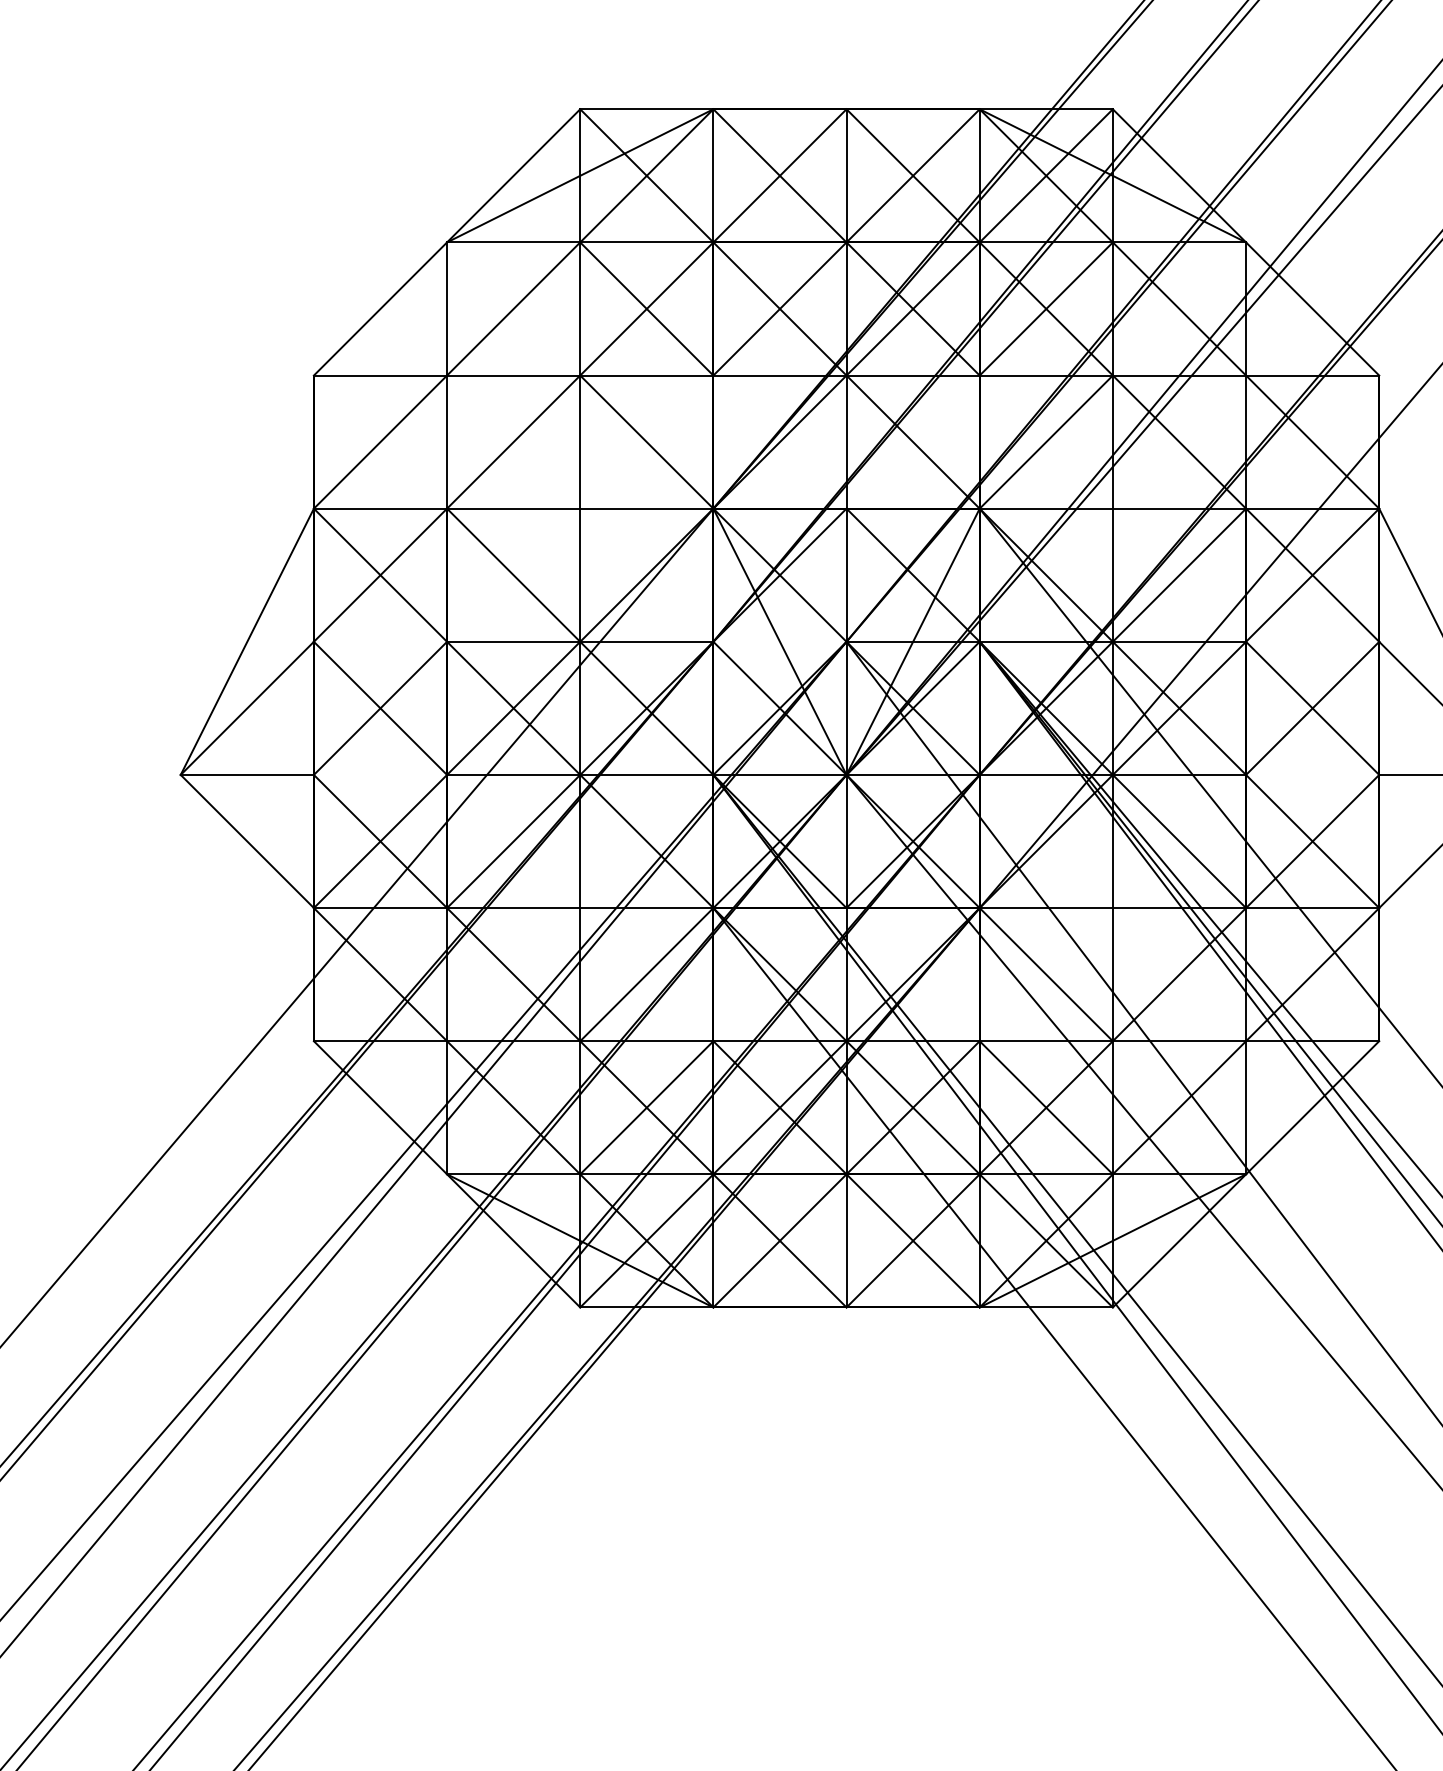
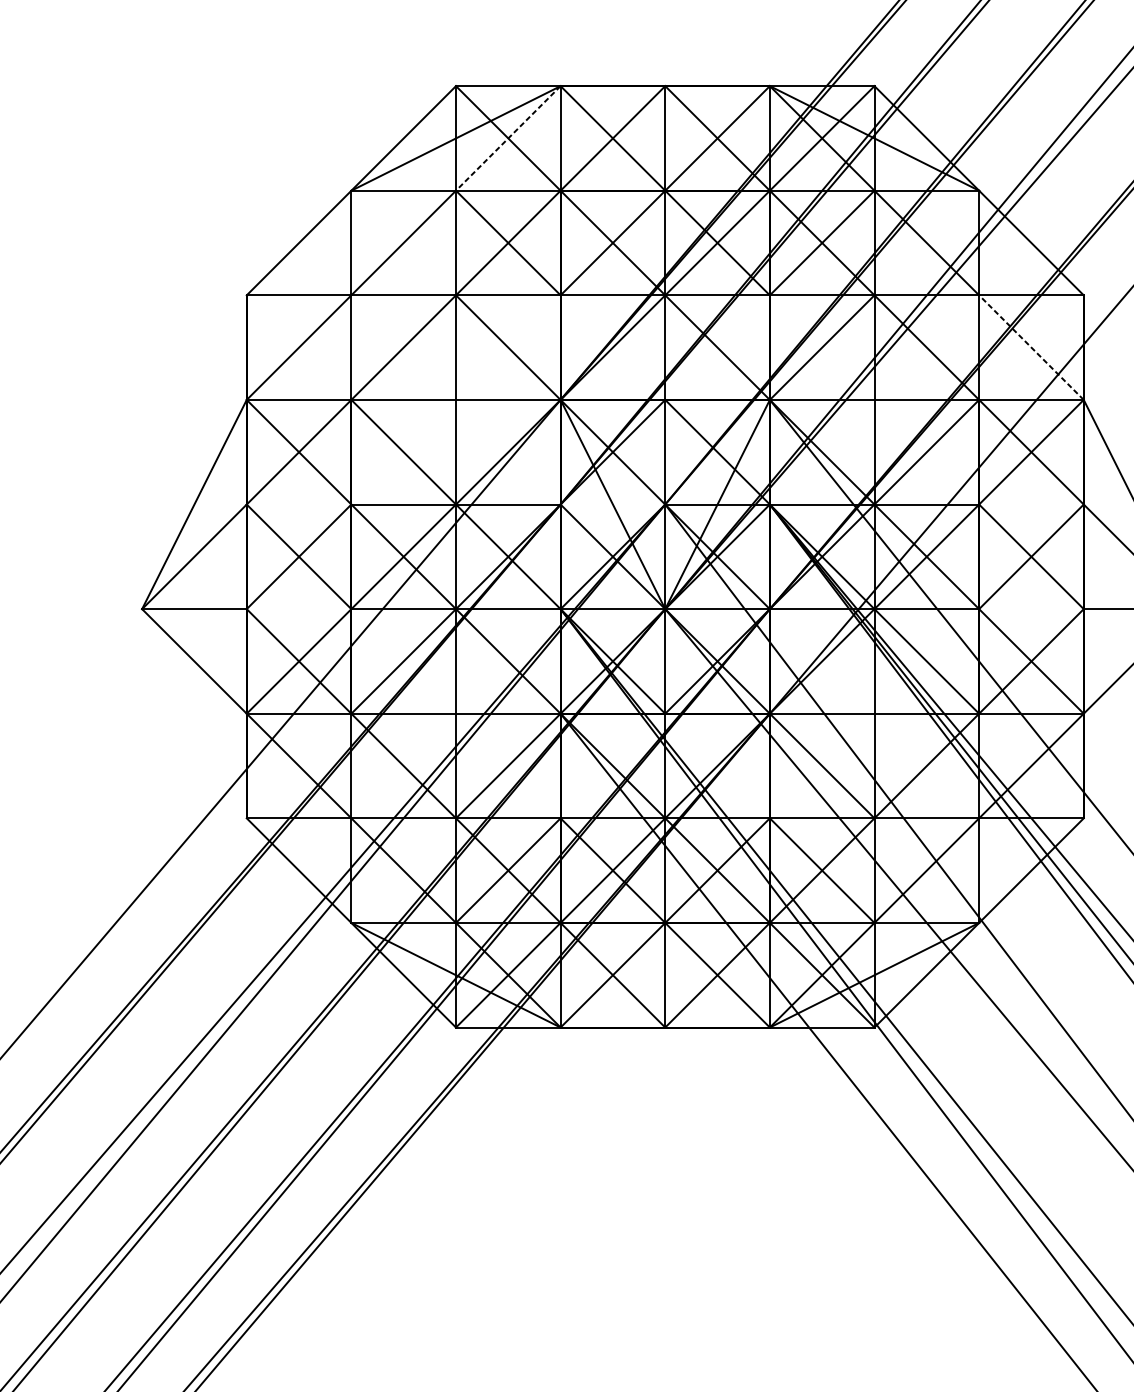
line: (646, 176) -> (508, 138), solid -> dashed
line: (1312, 441) -> (1031, 347), solid -> dashed

